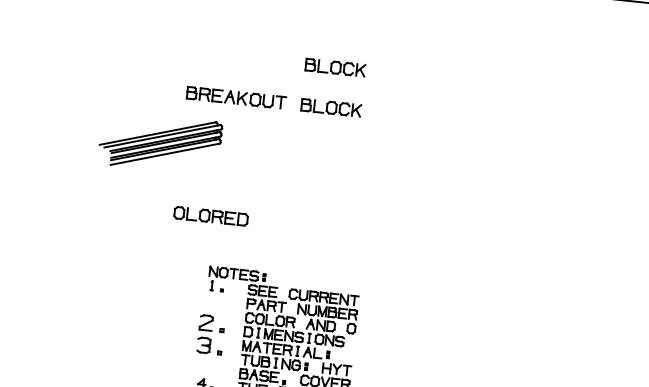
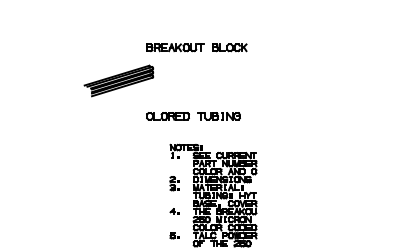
part: (335, 67) -> (229, 24), removed
part: (159, 142) -> (118, 80), moved
part: (299, 225) -> (218, 116), added
part: (210, 334) -> (174, 183), size x0.62

